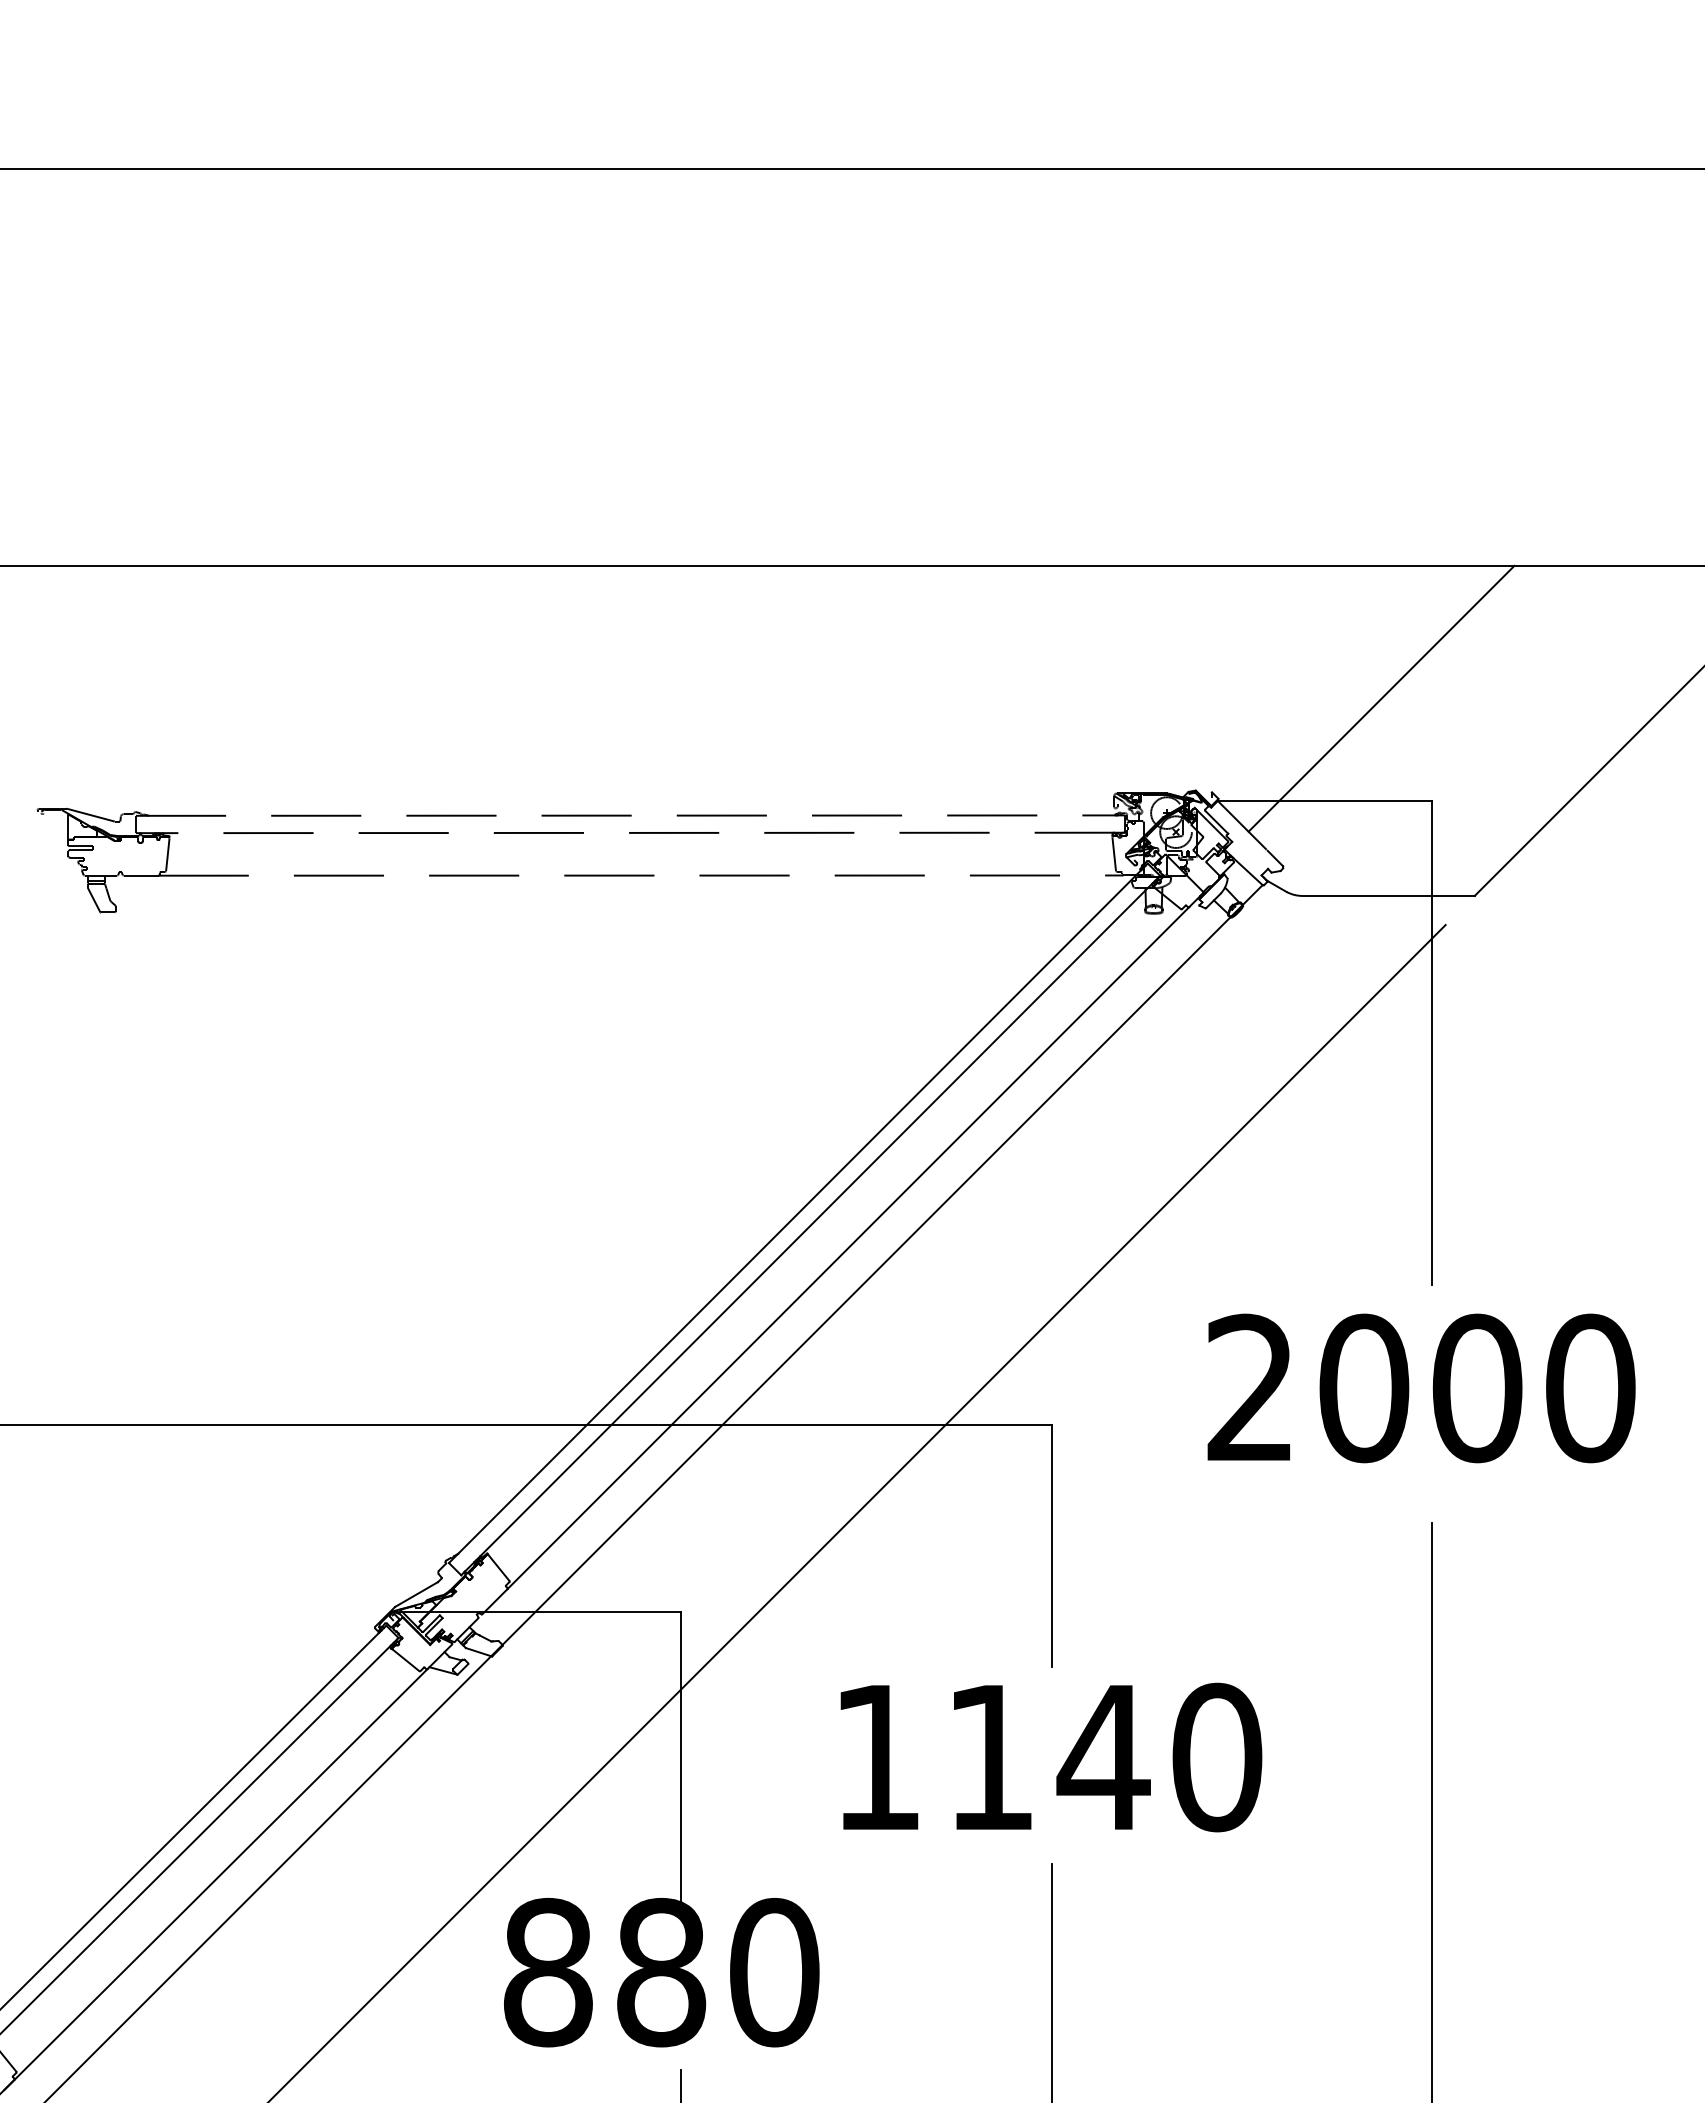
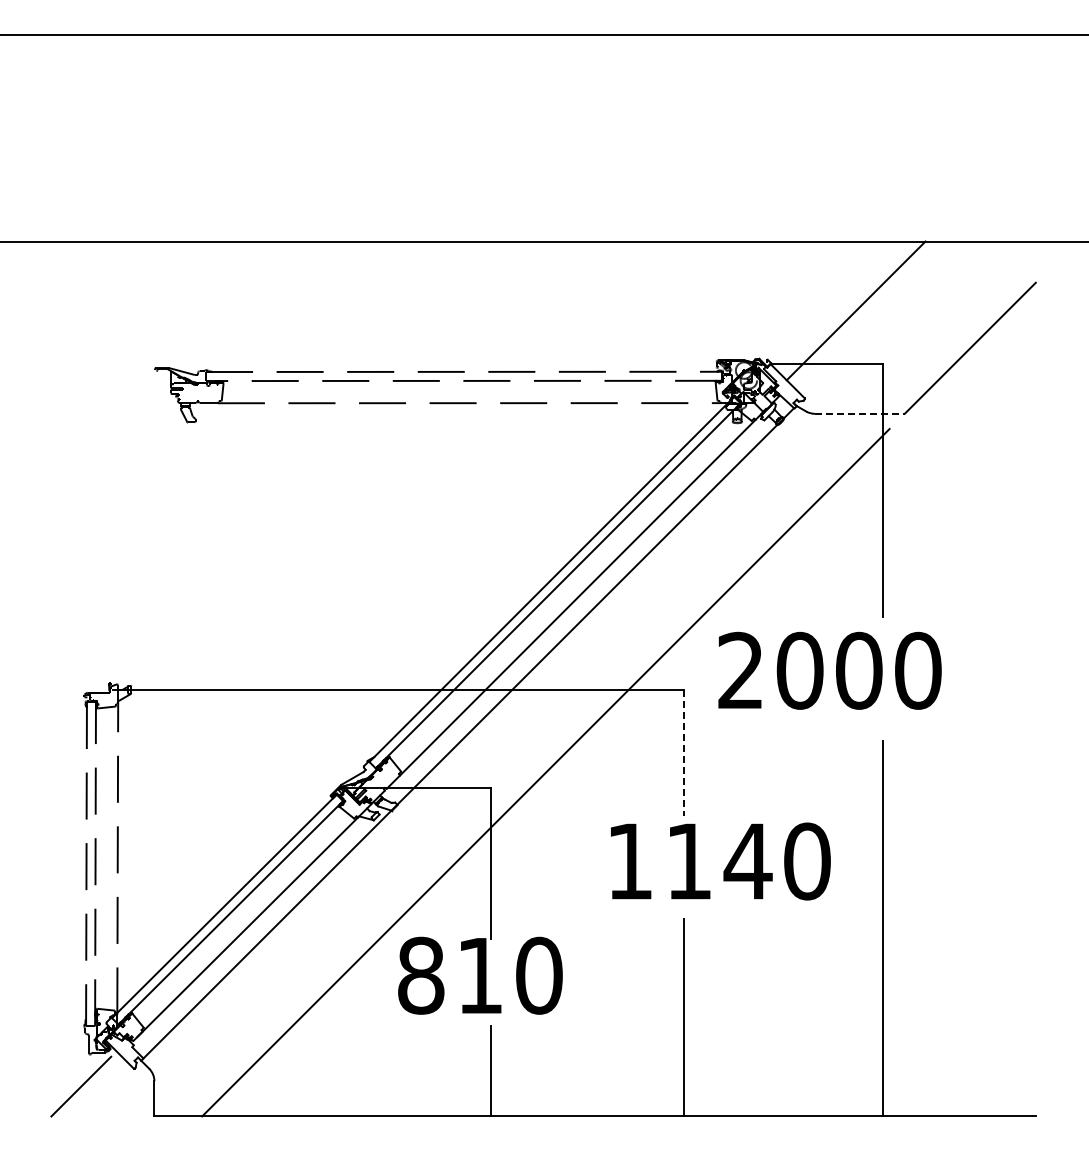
line: (1387, 895) -> (859, 413), solid -> dashed
text: (1420, 1387) -> (829, 670), moved
line: (1052, 1546) -> (684, 753), solid -> dashed
text: (1050, 1757) -> (720, 861), moved
text: (661, 1972) -> (480, 975), 880 -> 810

